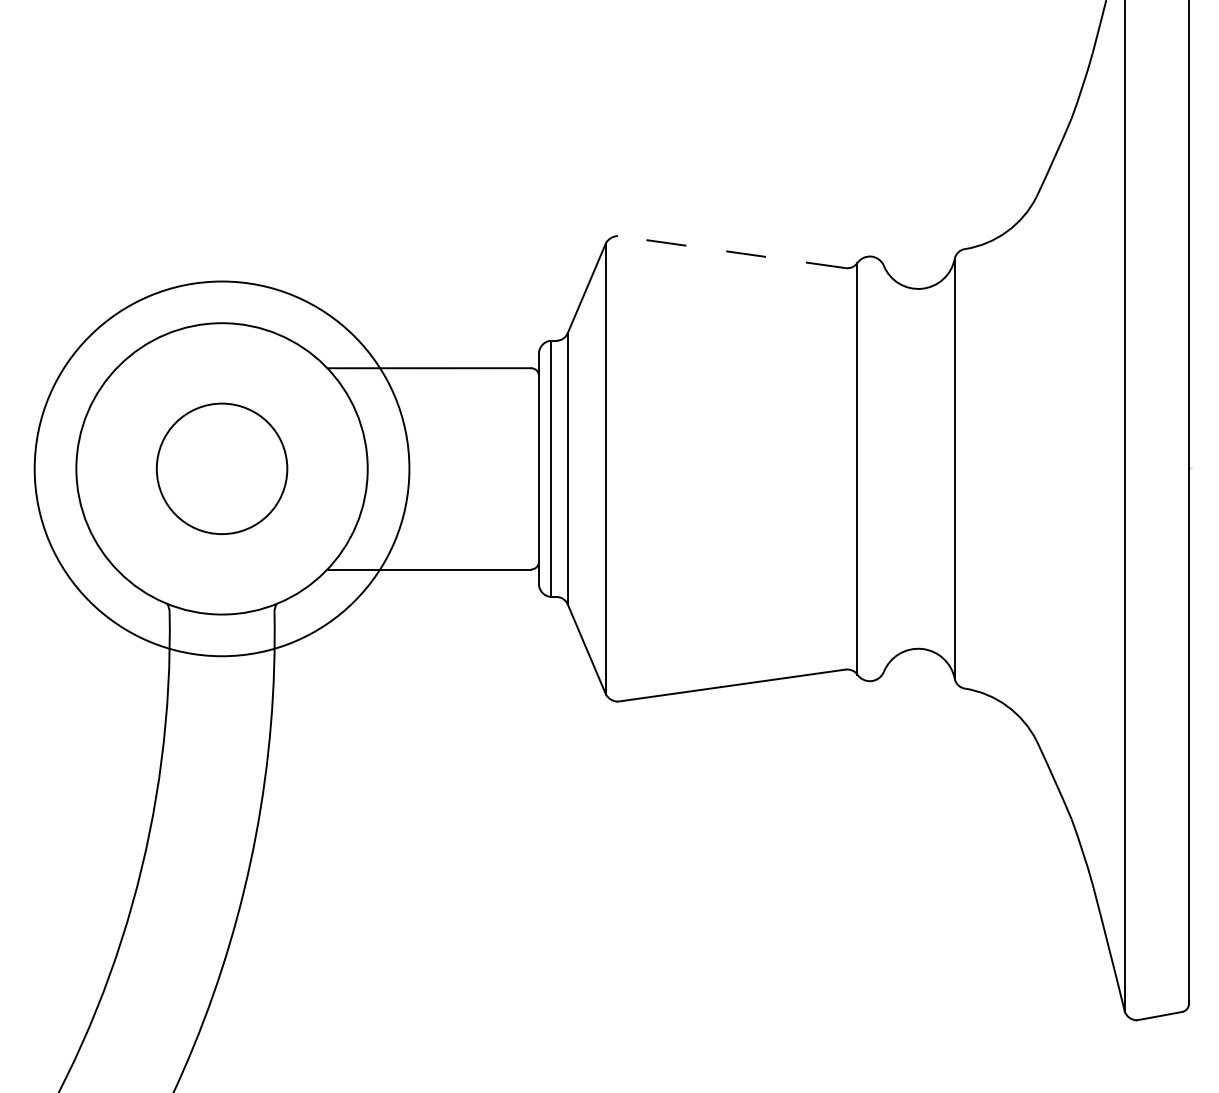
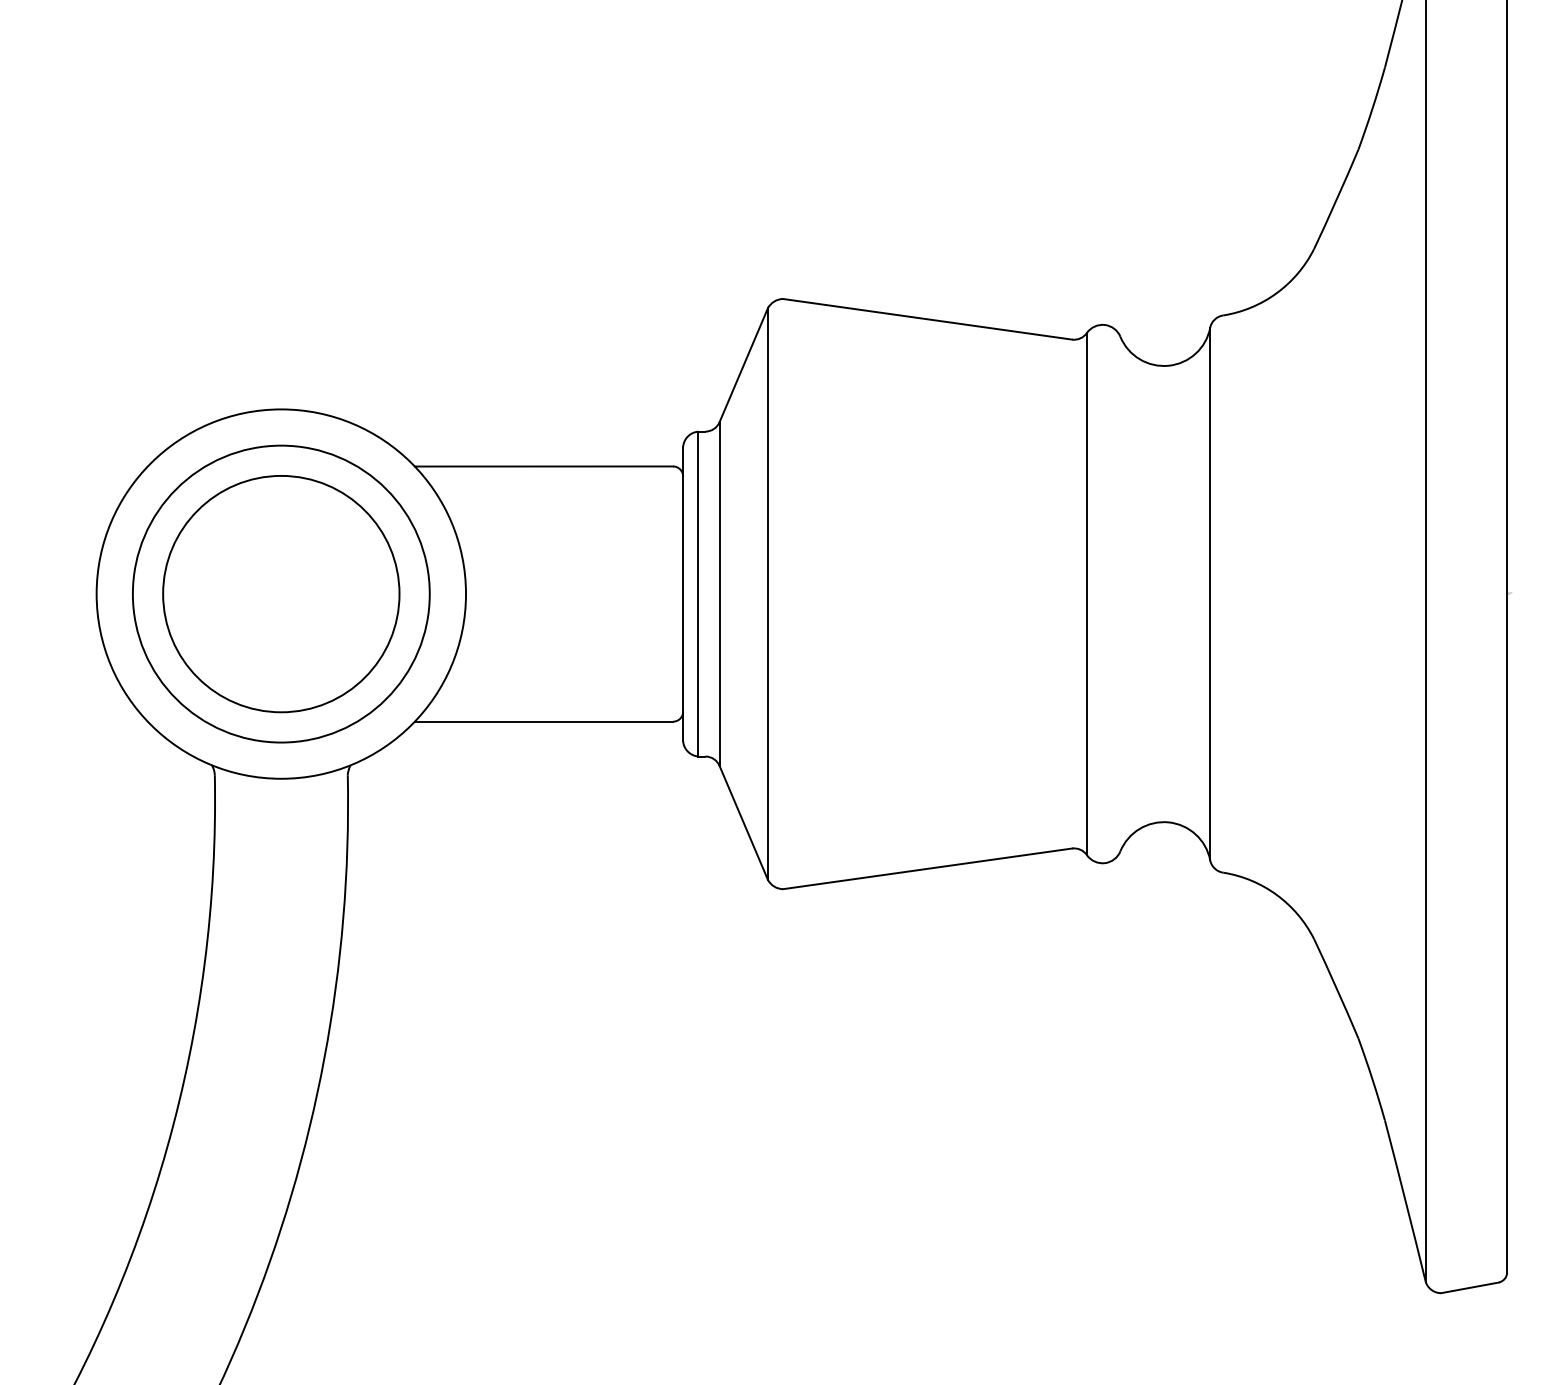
line: (731, 252) -> (927, 319), dashed -> solid
circle: (221, 468) -> (280, 593), size x0.62
circle: (222, 468) -> (281, 593), size x1.43

